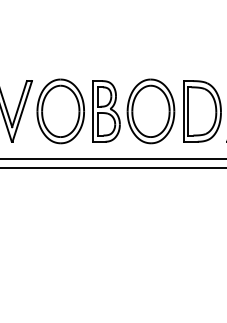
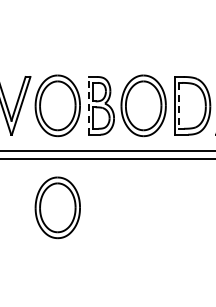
line: (93, 111) -> (88, 105), solid -> dashed
line: (188, 111) -> (179, 105), solid -> dashed
part: (60, 218) -> (57, 207), added

